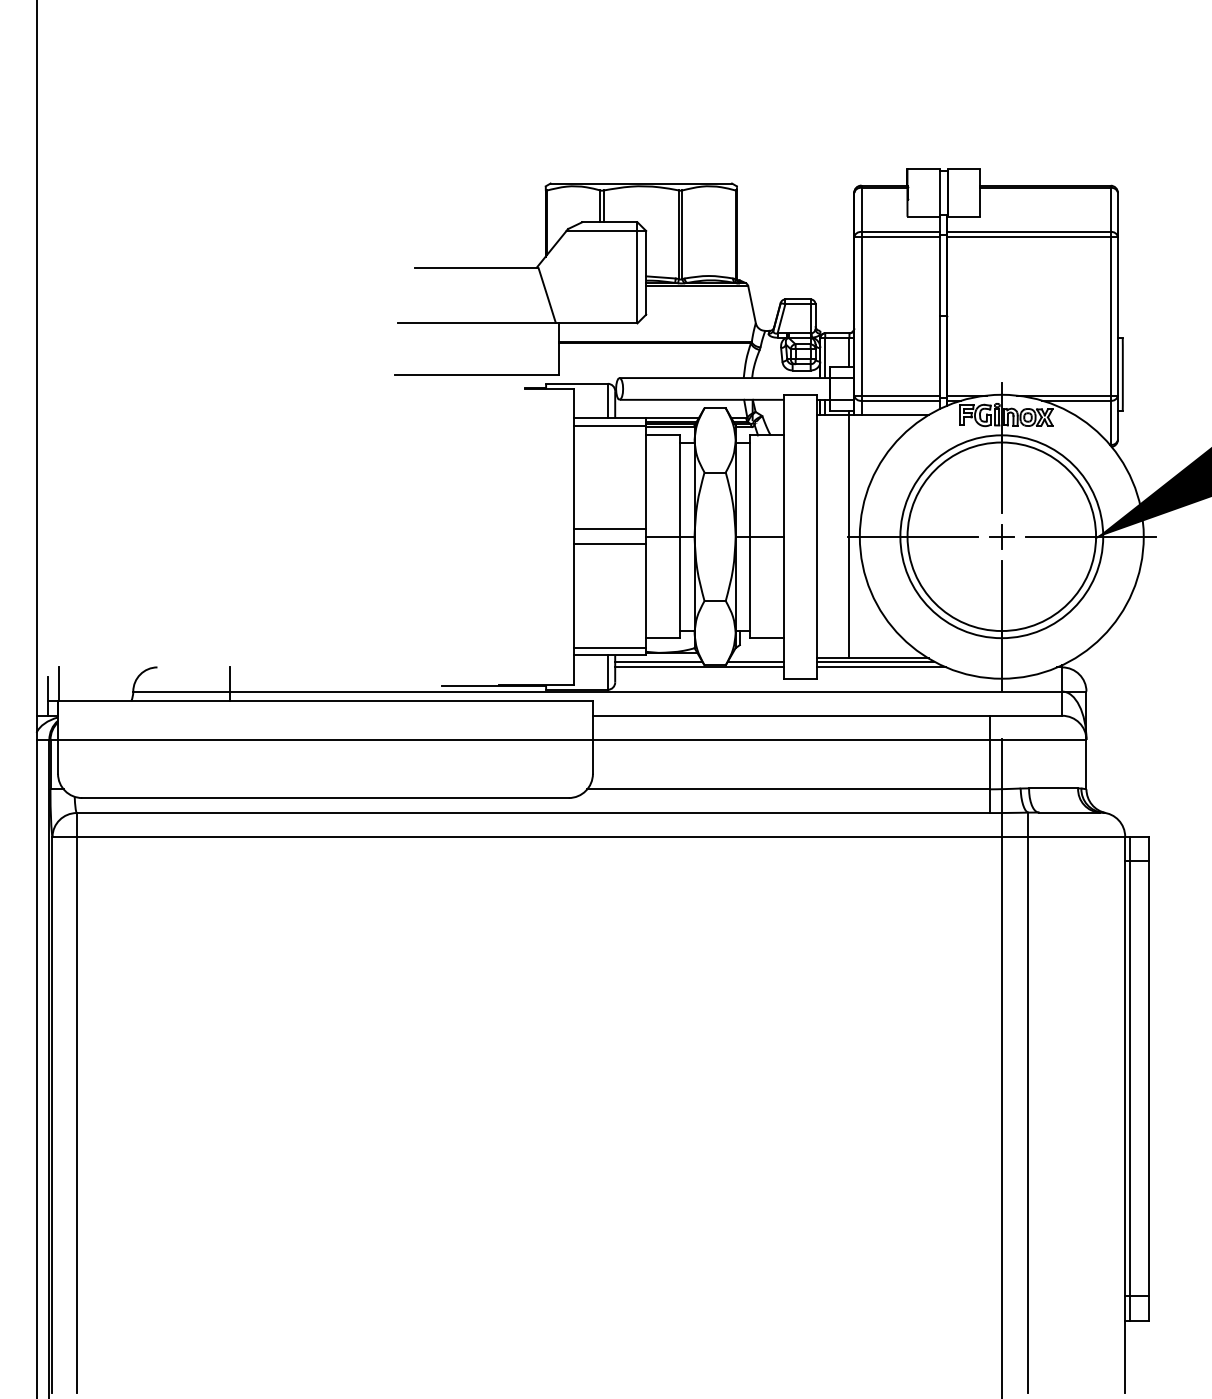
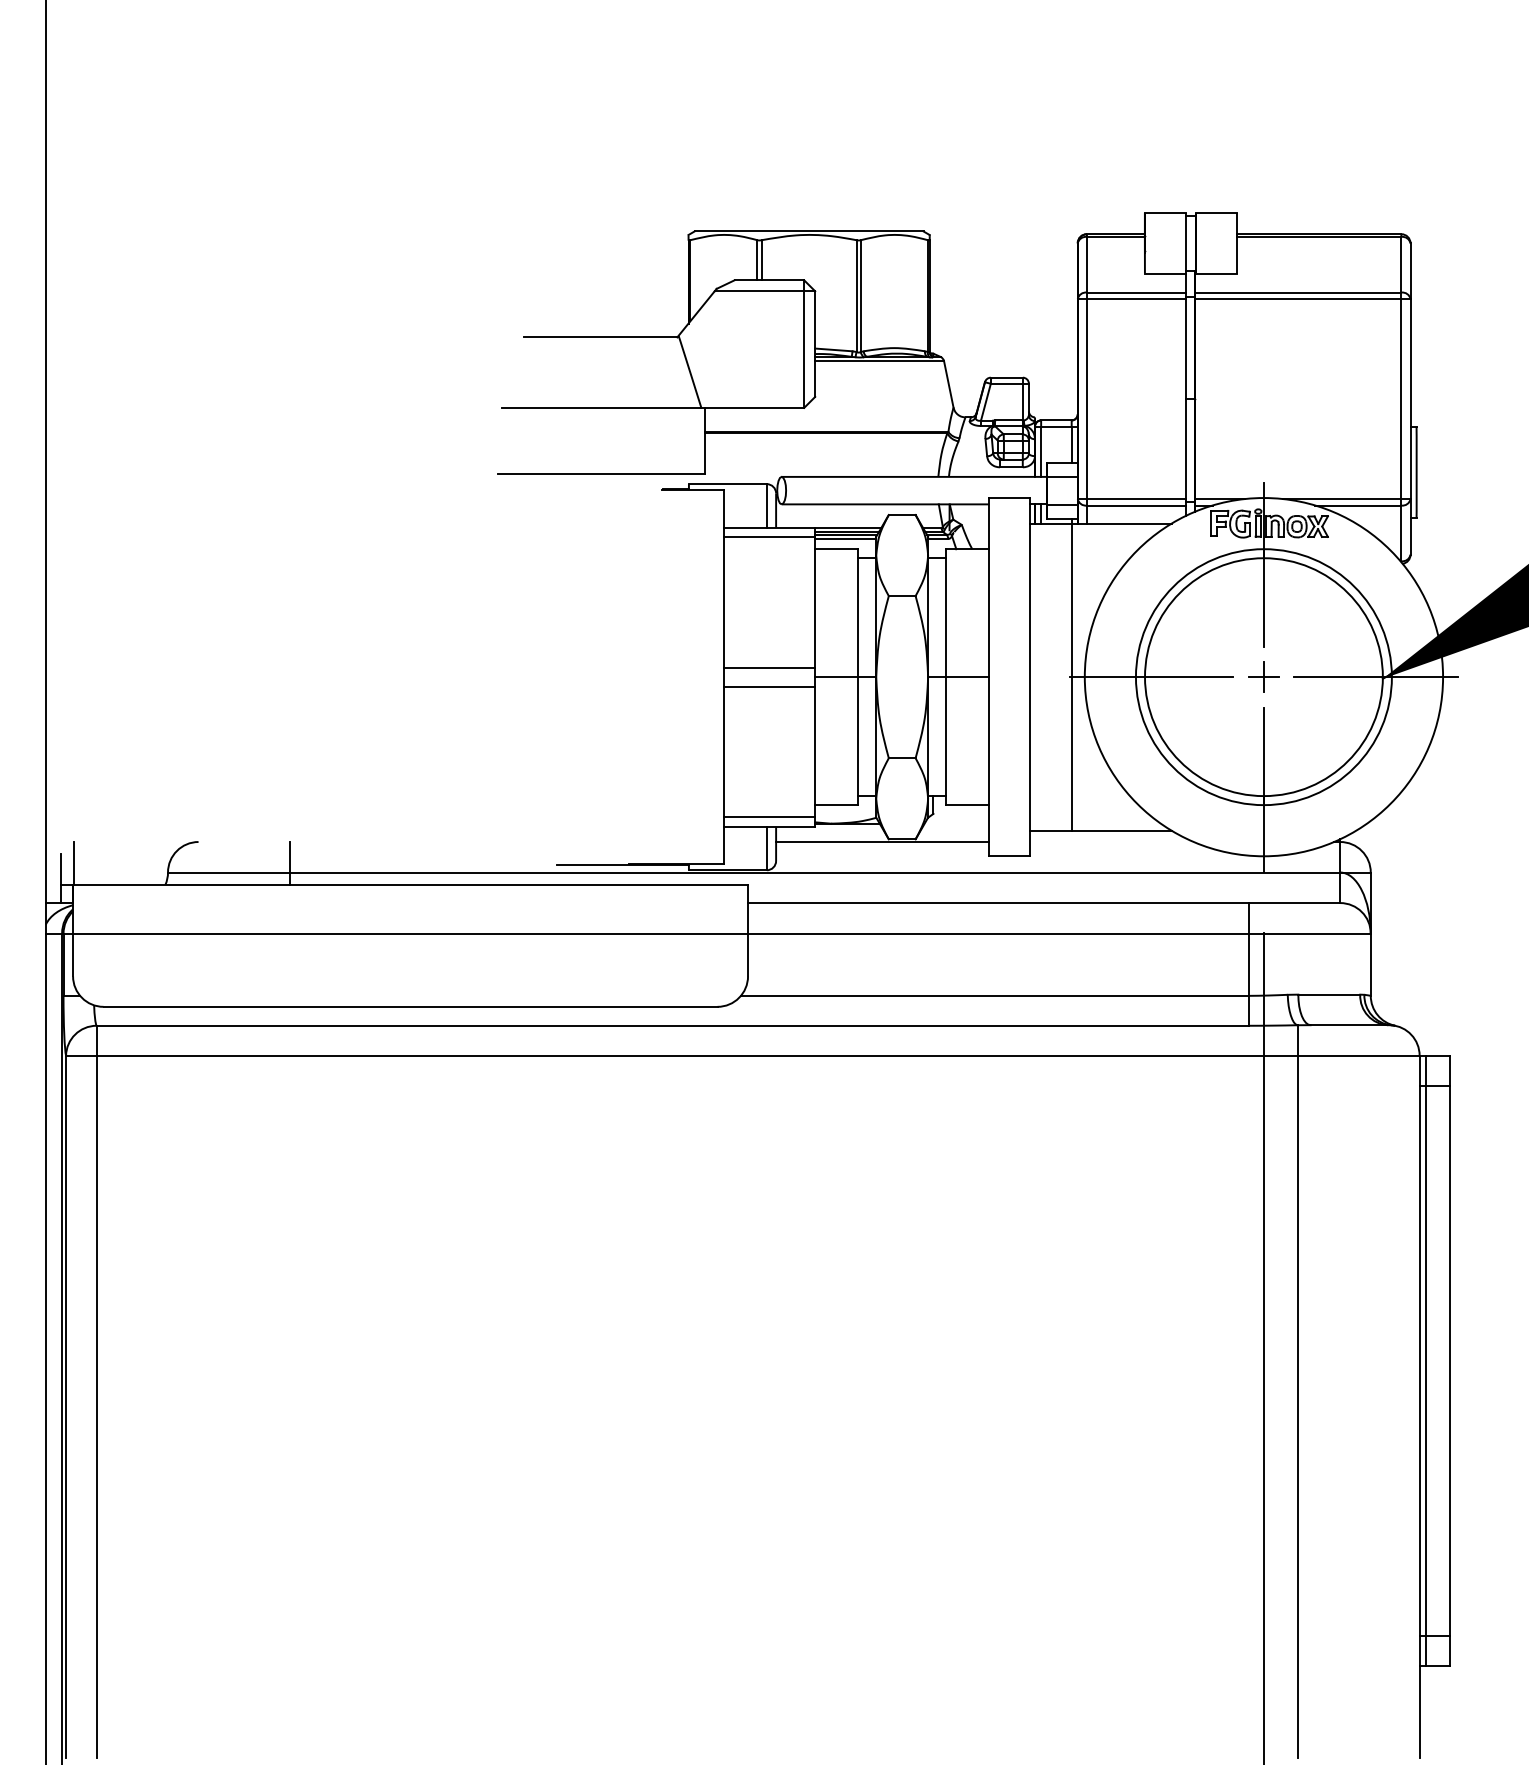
line: (659, 661) -> (831, 834), removed
line: (755, 661) -> (953, 834), removed
line: (875, 661) -> (1104, 834), removed
line: (880, 667) -> (1111, 842), removed

